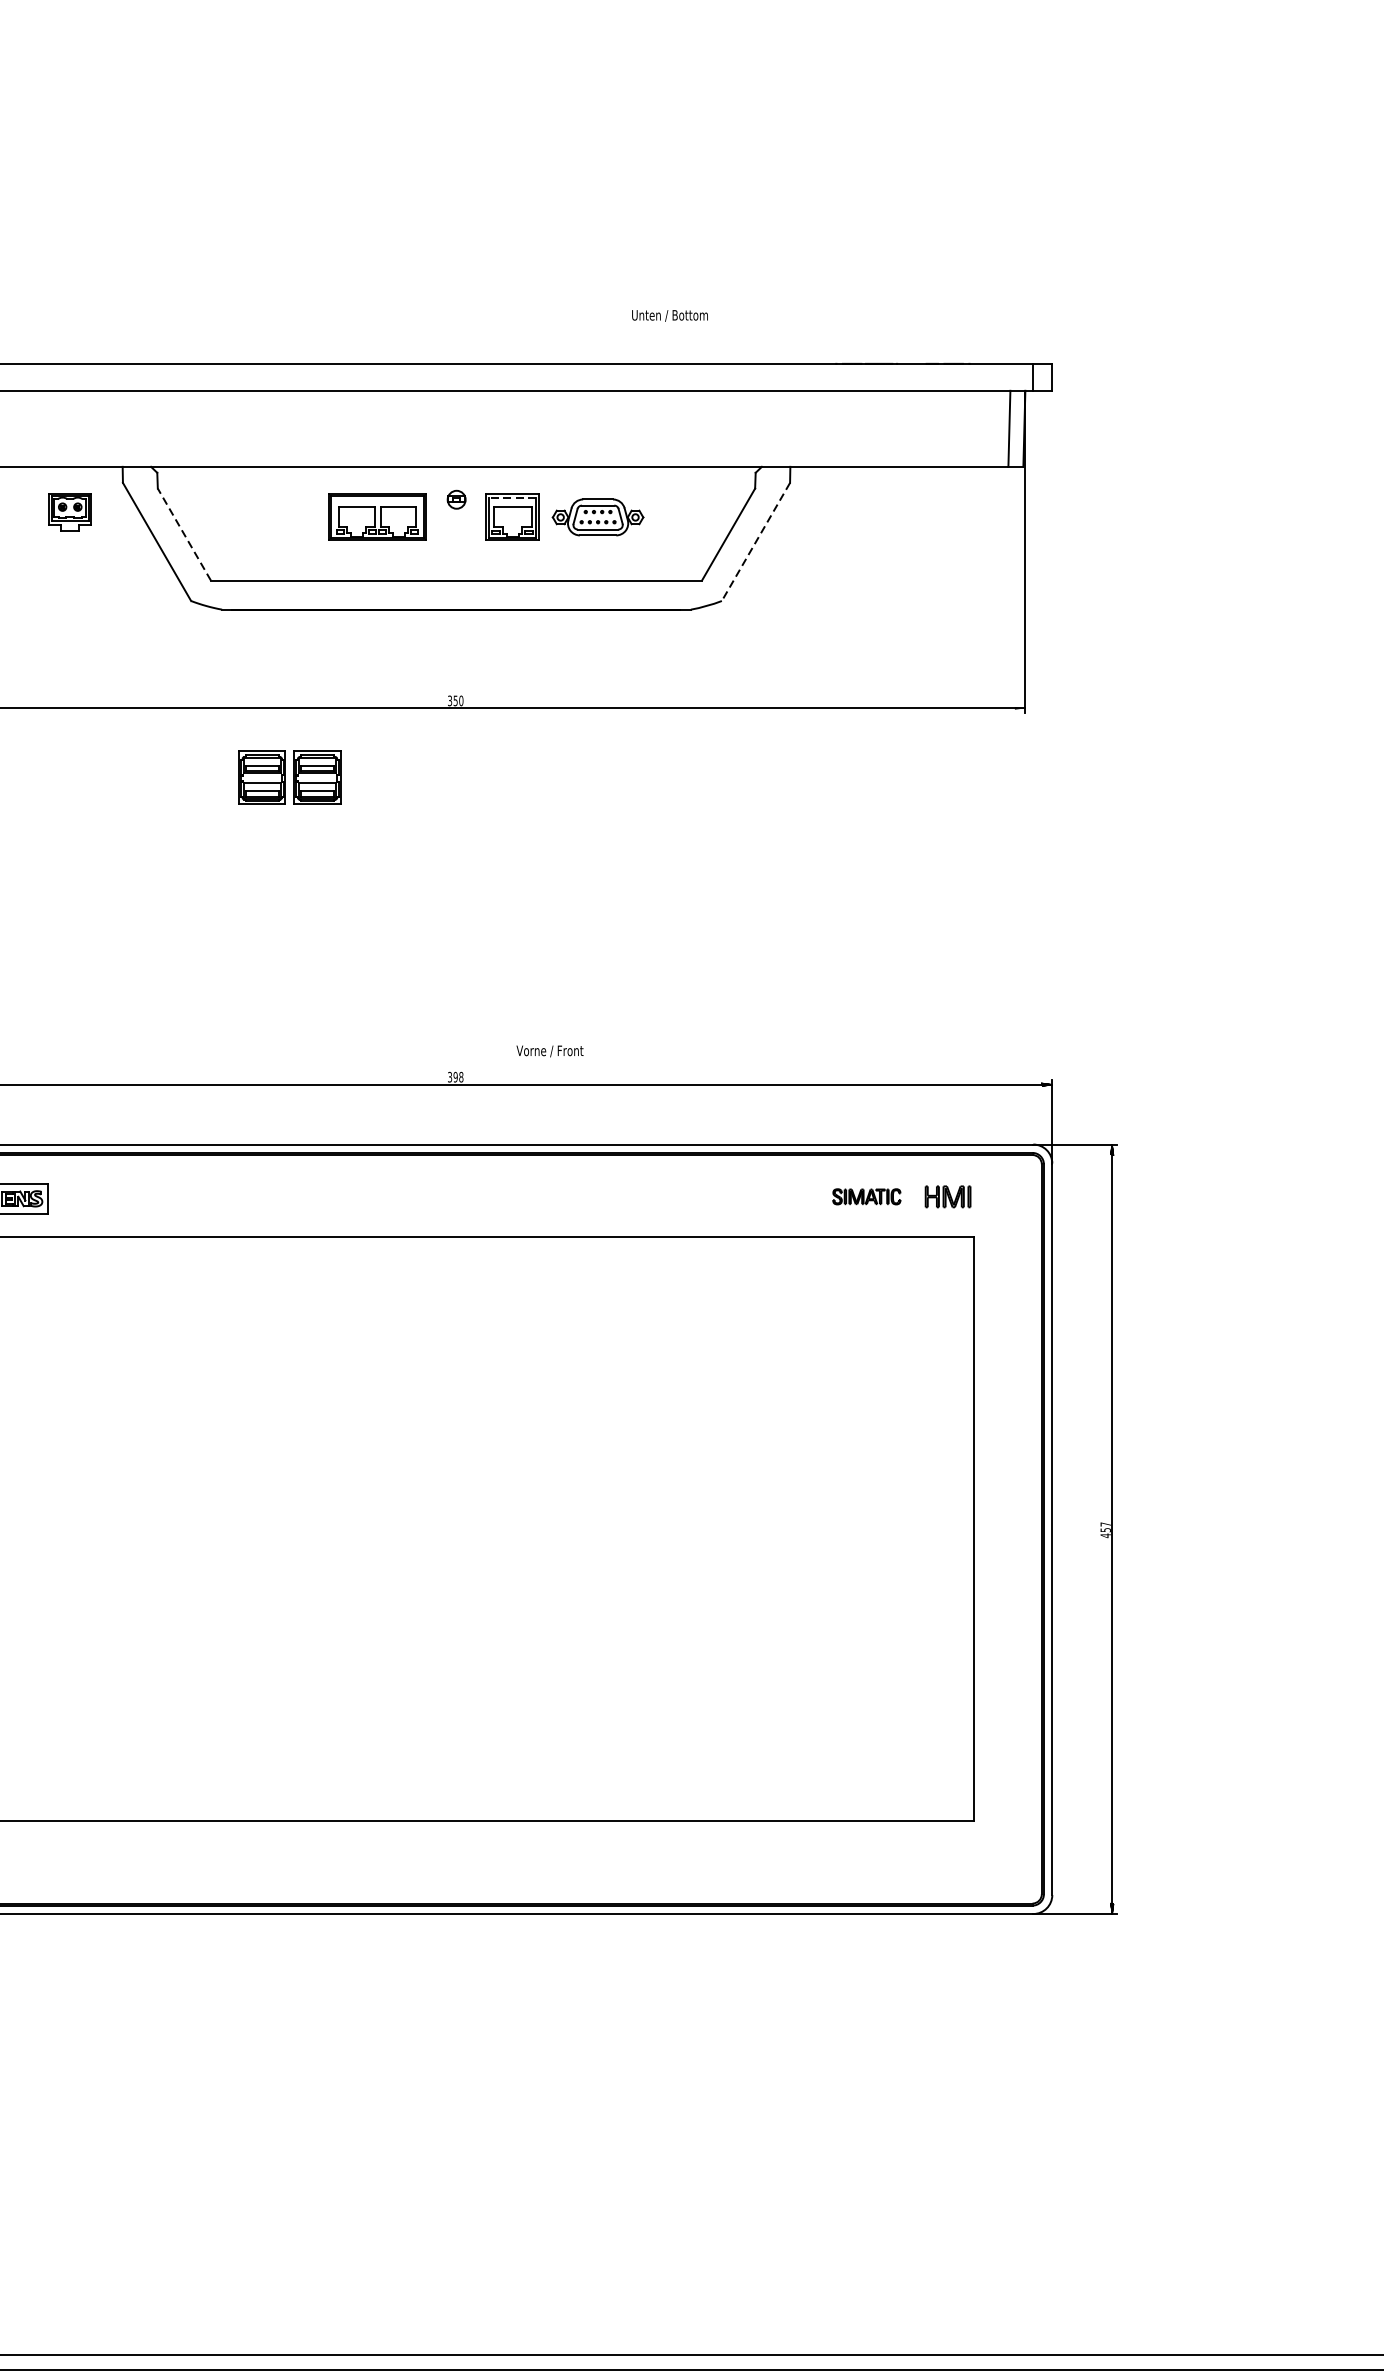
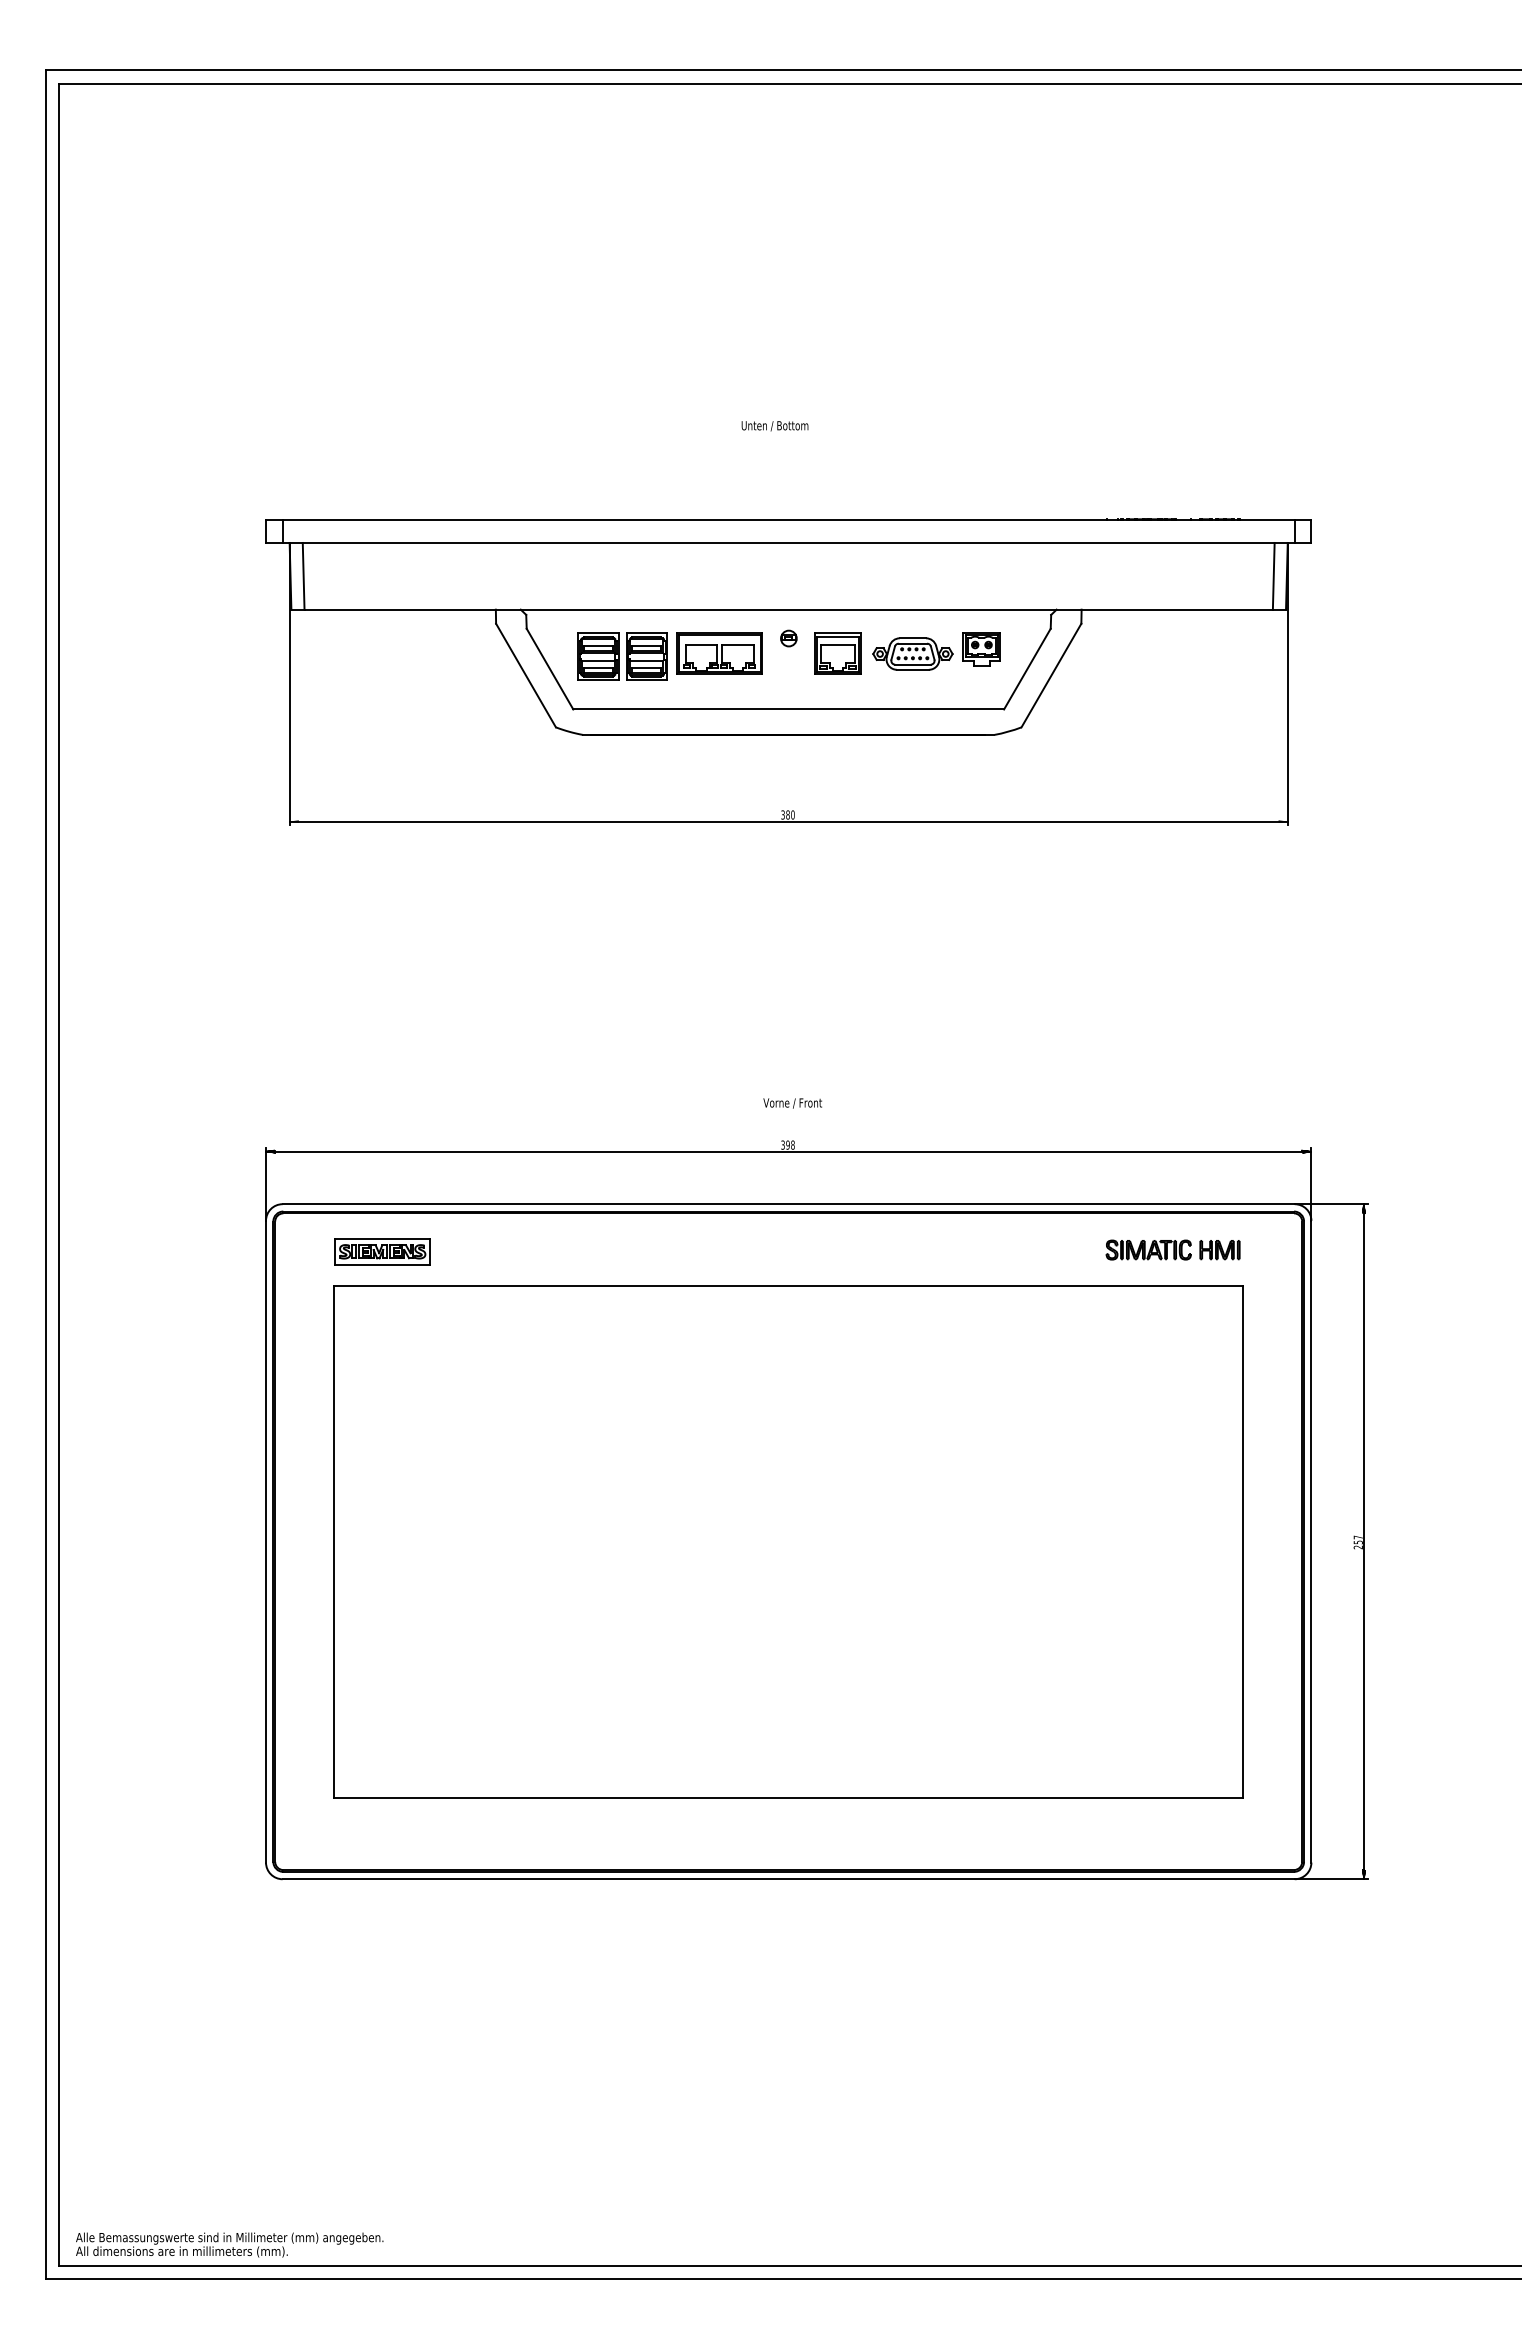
text: (669, 316) -> (774, 426), moved
line: (512, 498) -> (837, 637), dashed -> solid
part: (69, 512) -> (981, 649), moved
line: (184, 535) -> (550, 669), dashed -> solid
line: (756, 541) -> (1051, 675), dashed -> solid
text: (455, 700) -> (787, 814), 350 -> 380
part: (289, 777) -> (622, 656), moved
text: (549, 1051) -> (792, 1103), moved
part: (866, 1196) -> (1148, 1249), size x1.43
text: (1104, 1535) -> (1357, 1547), 457 -> 257

